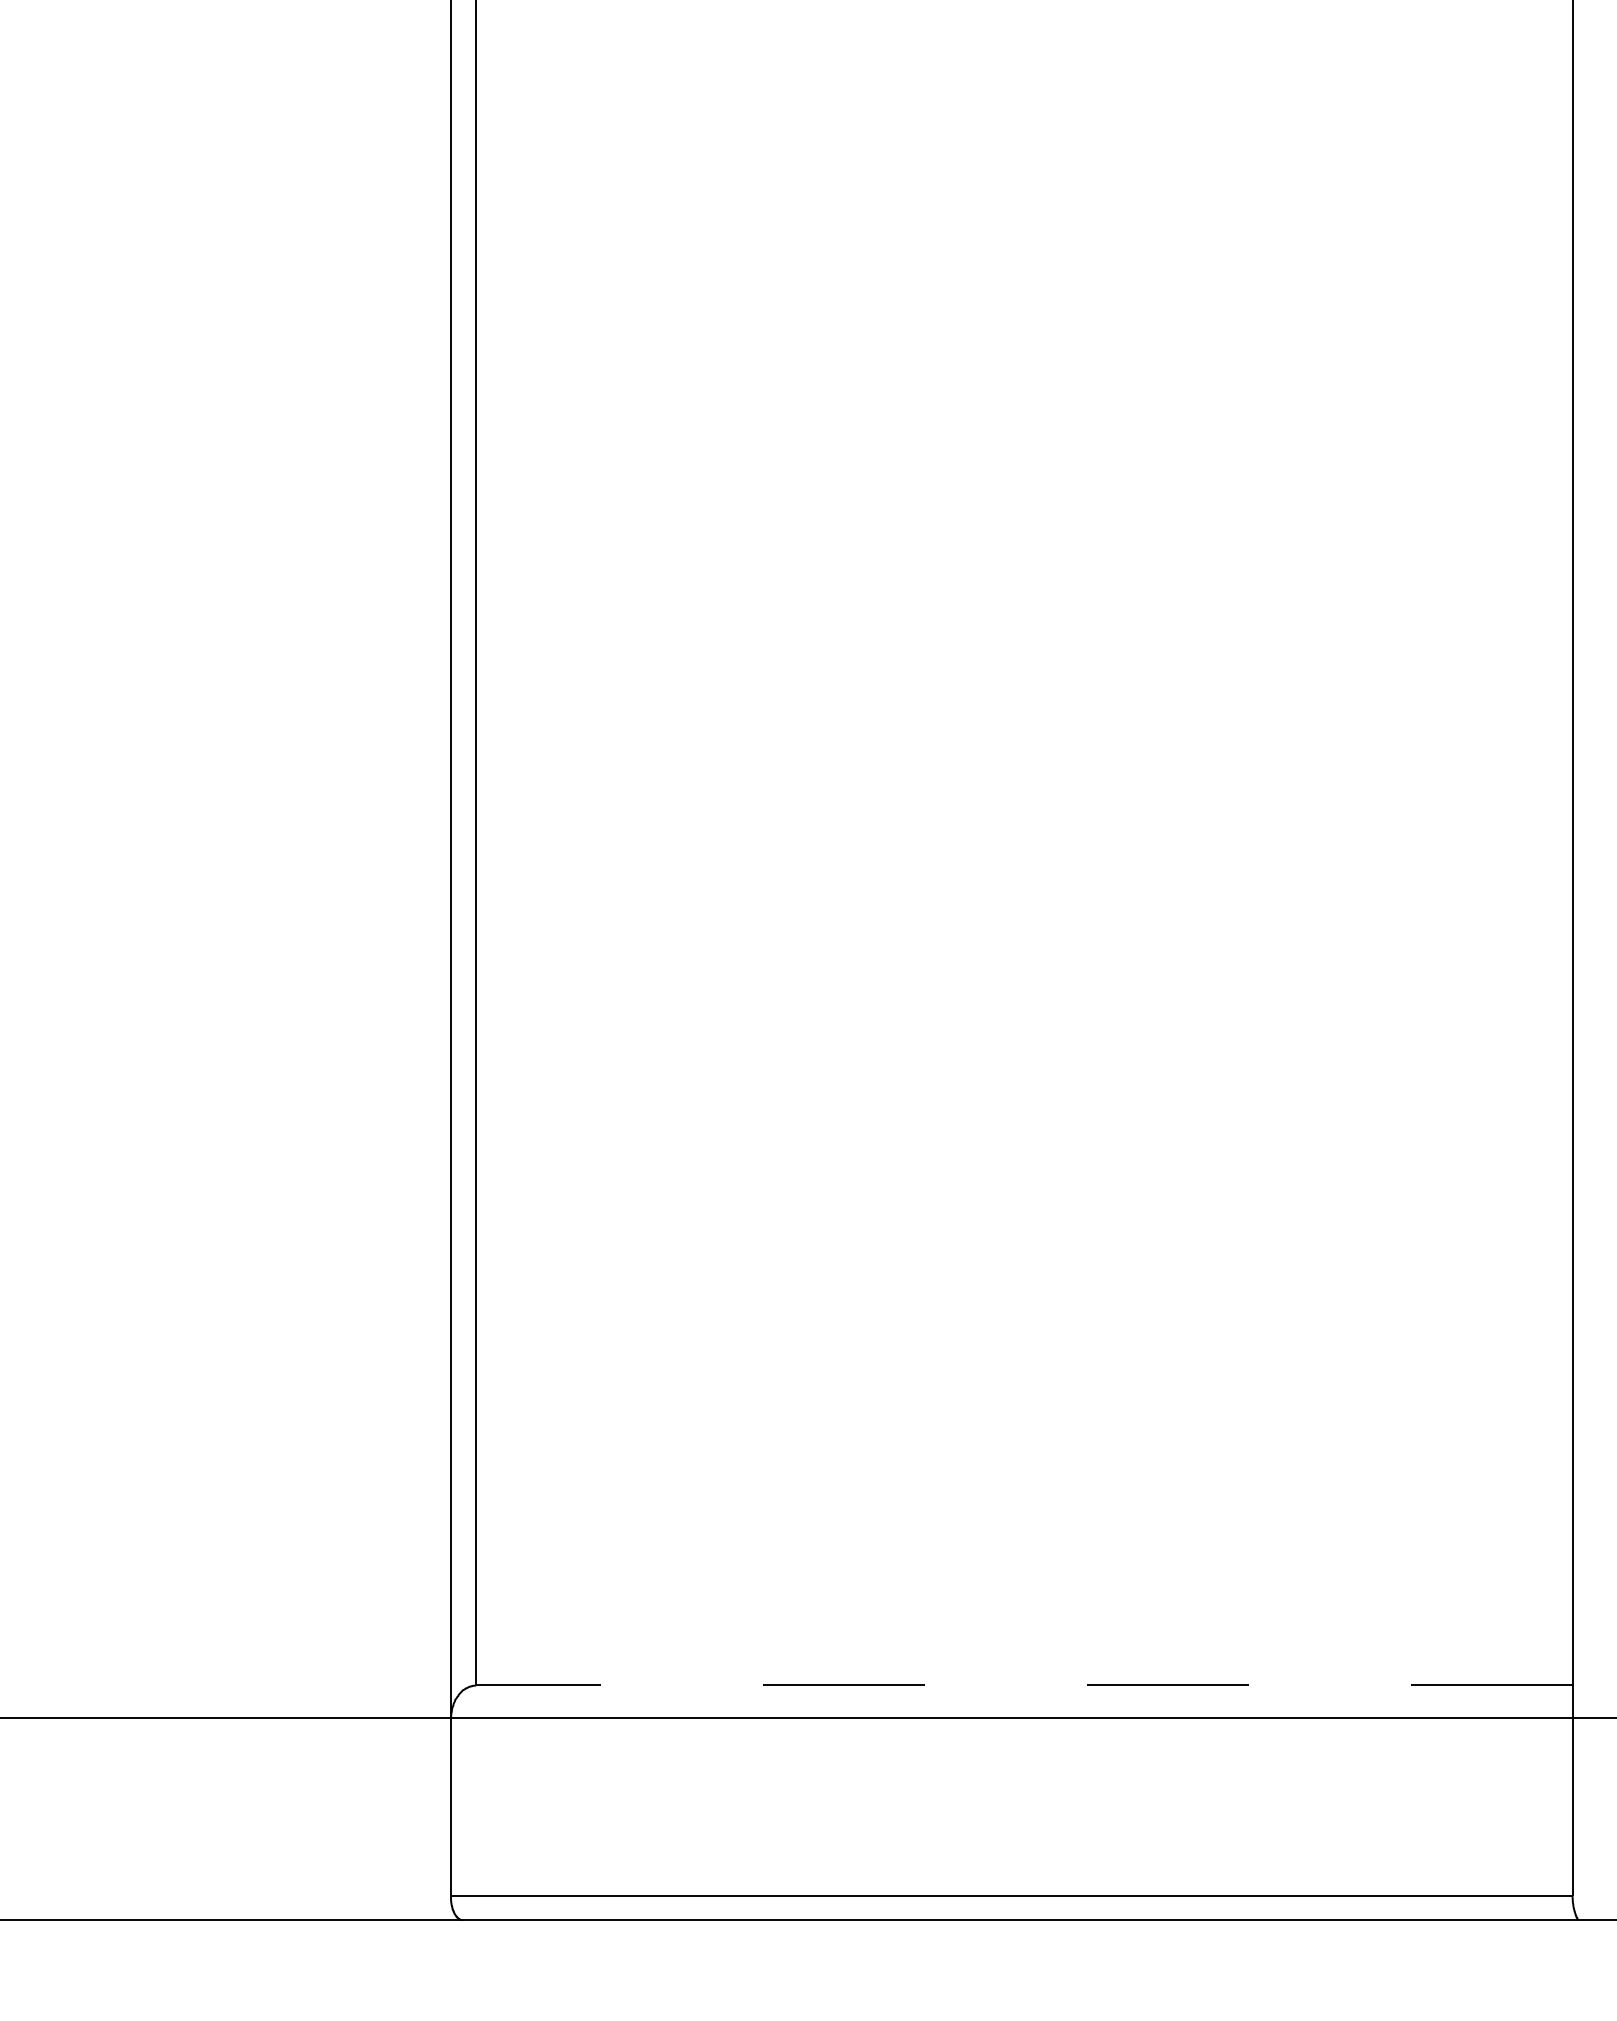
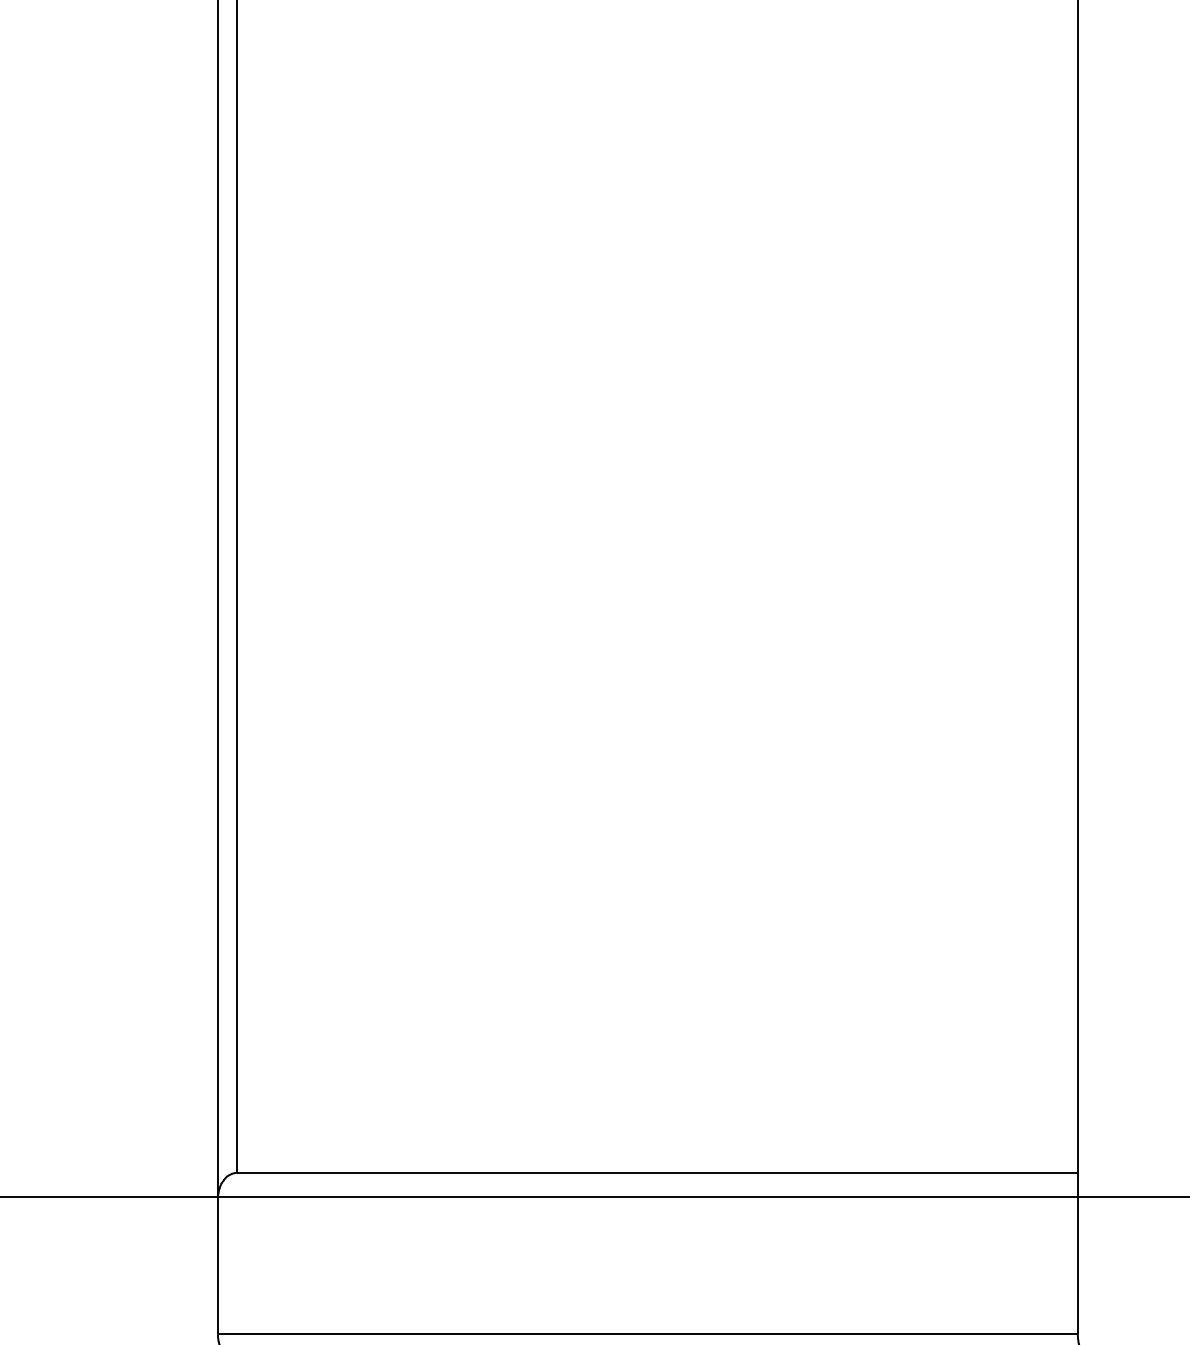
line: (1023, 1685) -> (656, 1172), dashed -> solid

